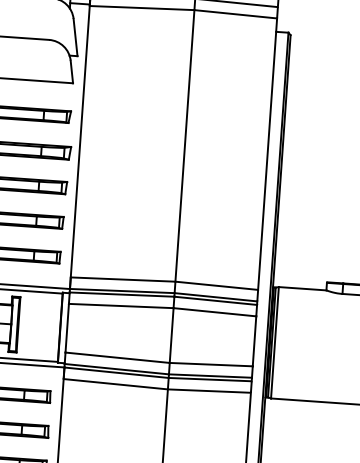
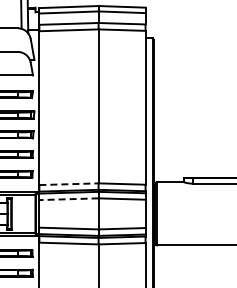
line: (122, 279) -> (68, 184), solid -> dashed
line: (120, 306) -> (68, 199), solid -> dashed

